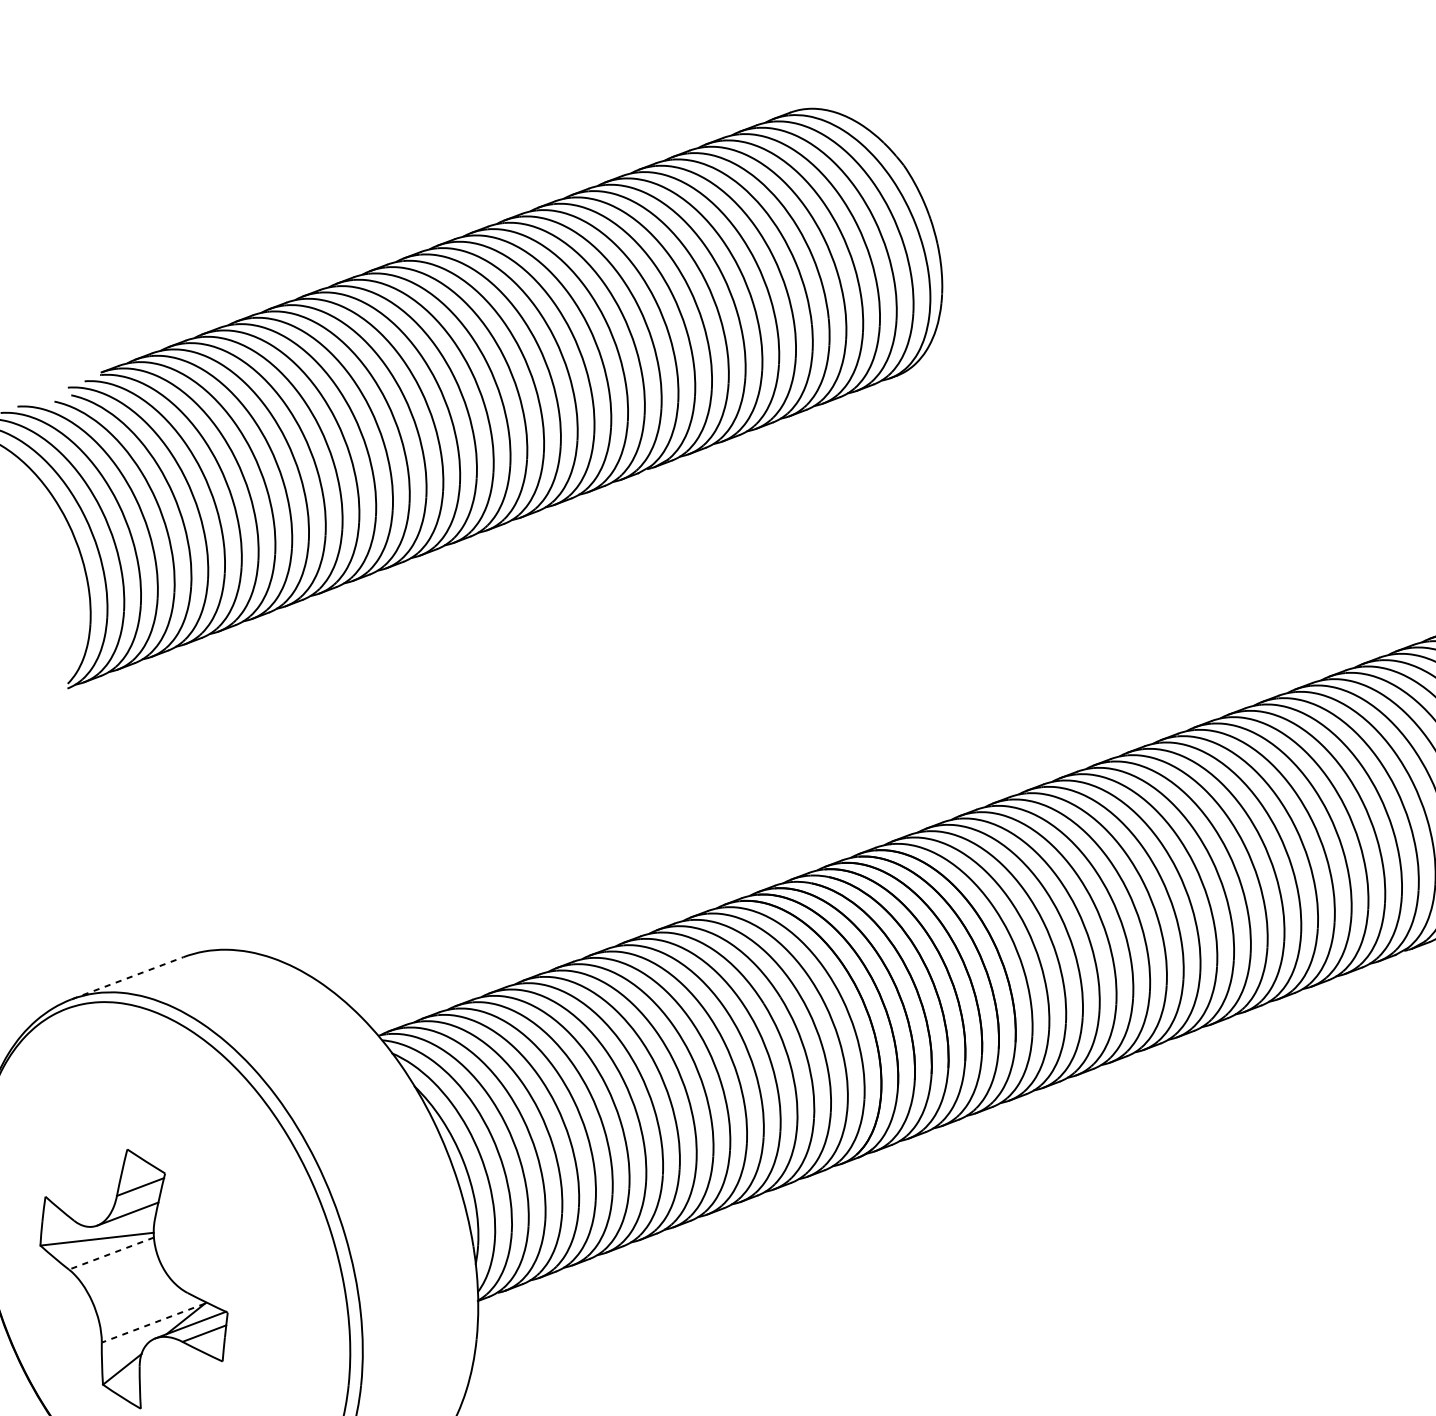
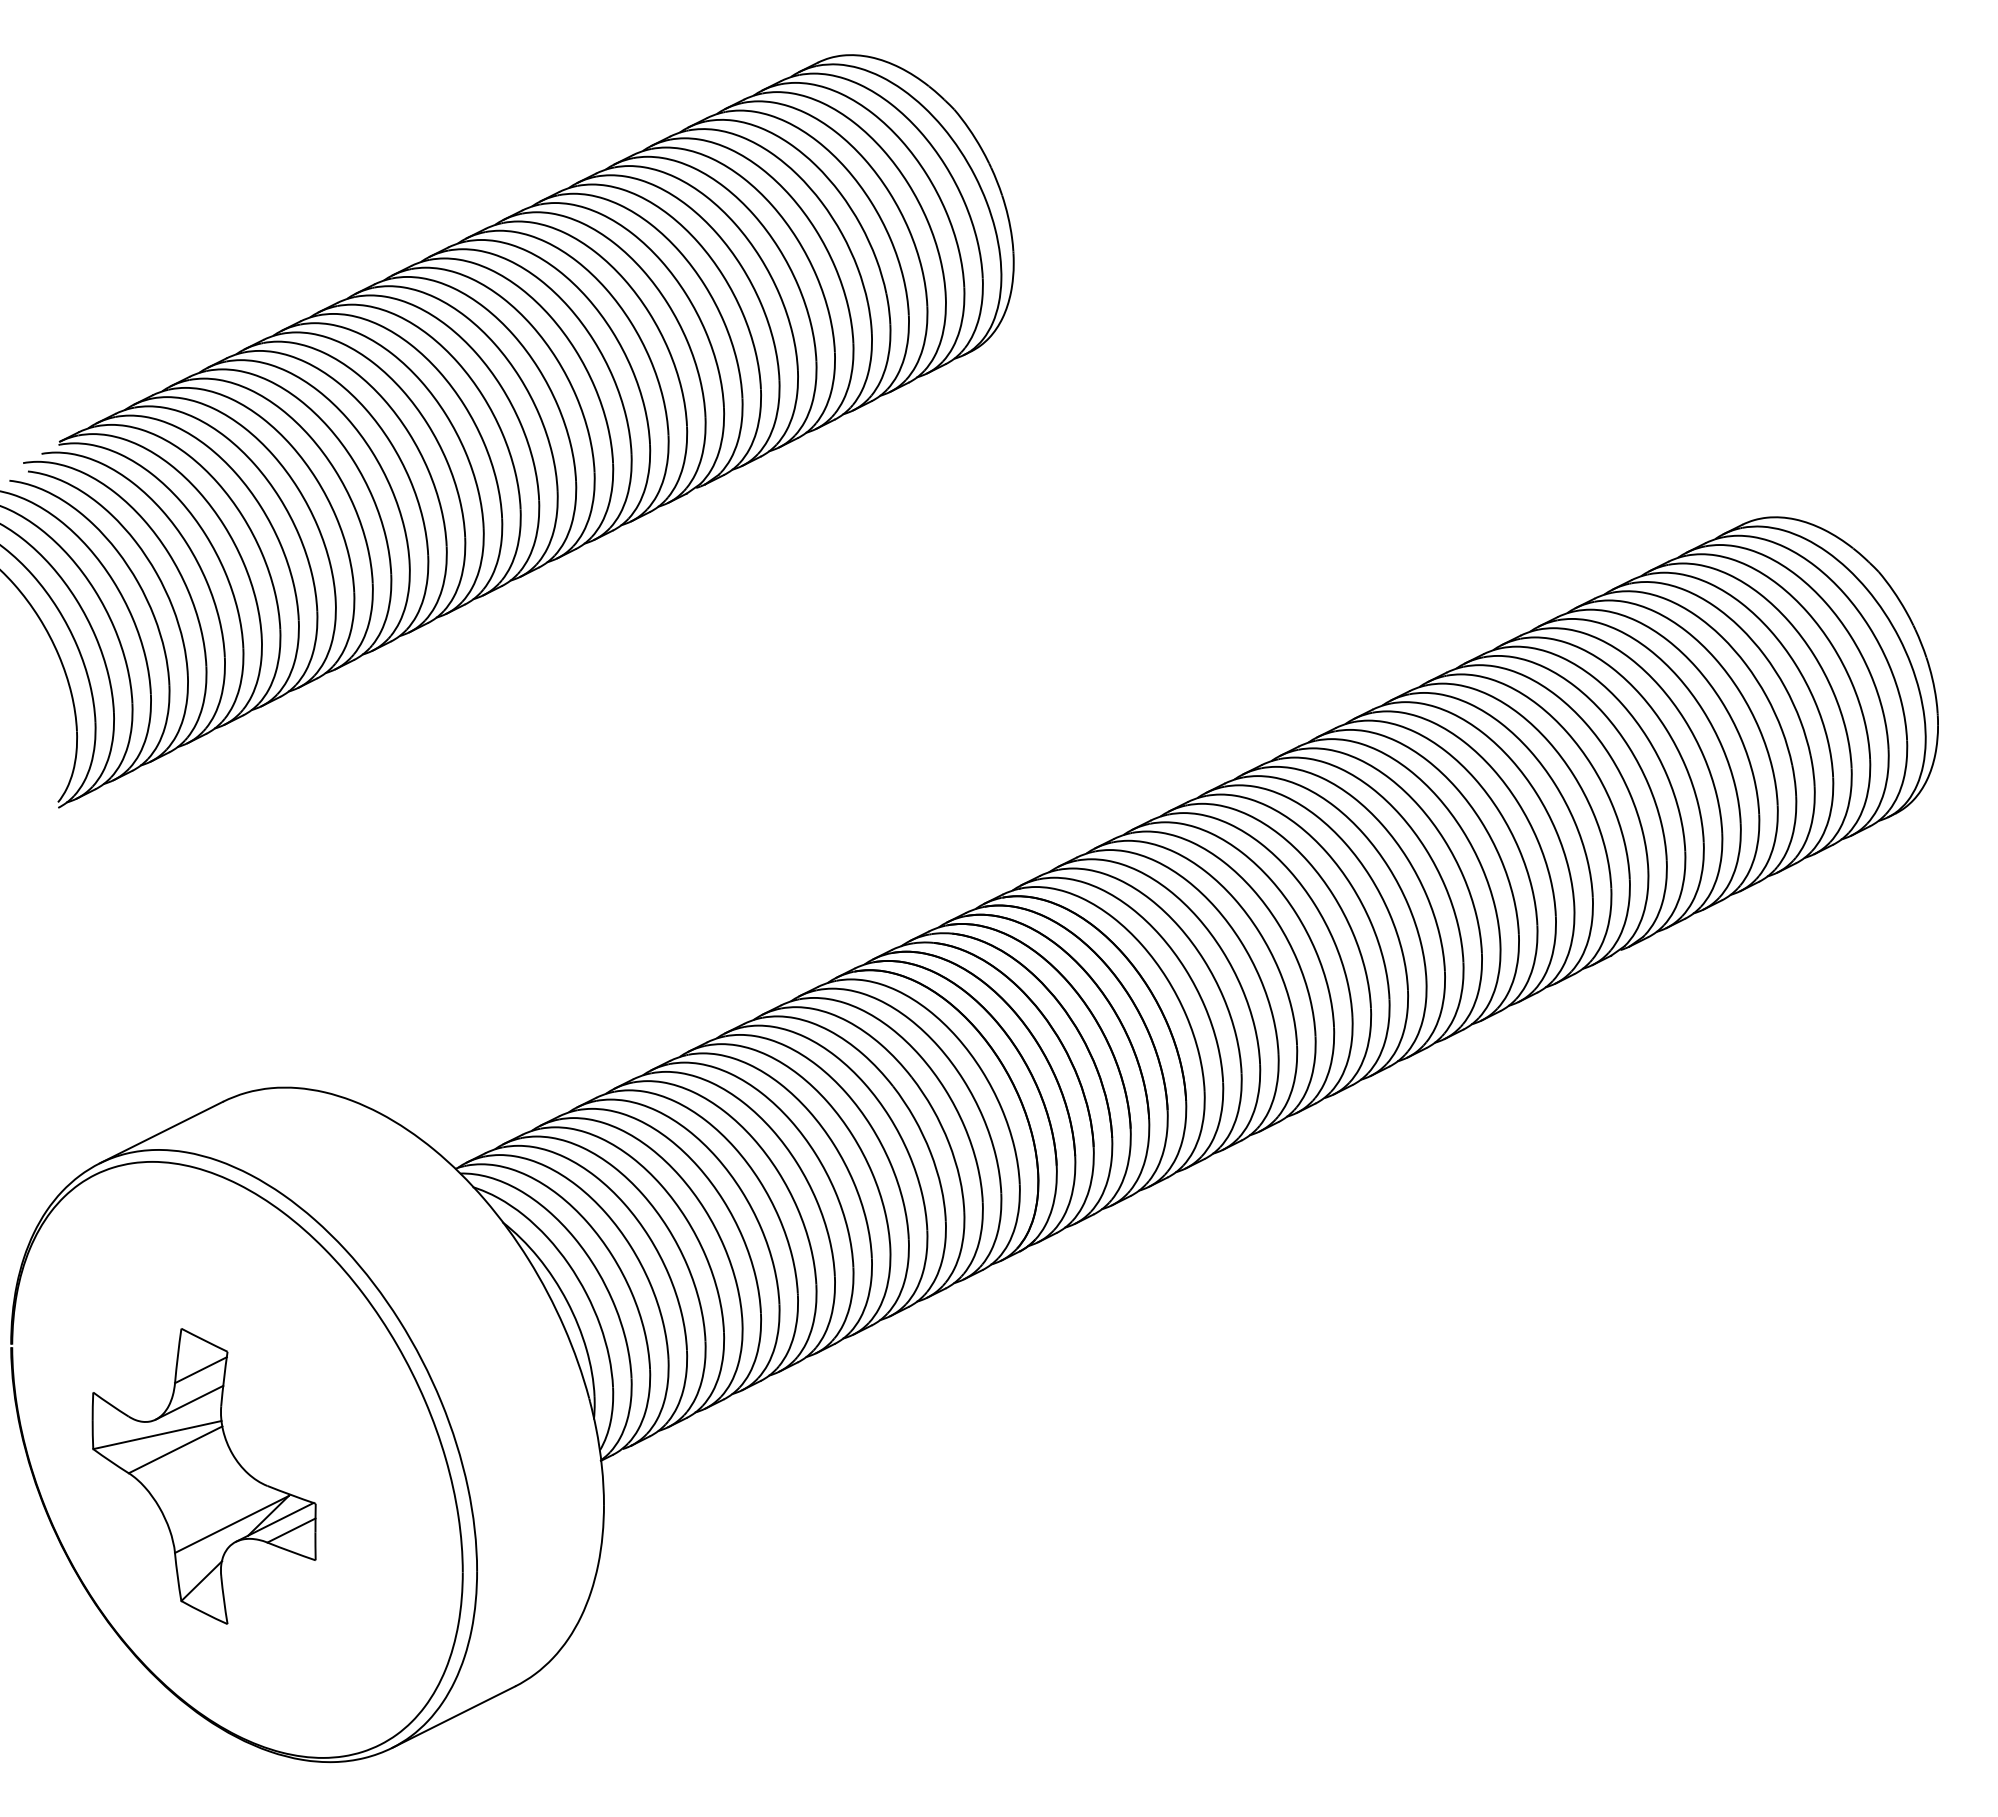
line: (127, 978) -> (161, 1132), dashed -> solid
line: (111, 1254) -> (175, 1450), dashed -> solid
line: (153, 1323) -> (231, 1524), dashed -> solid

